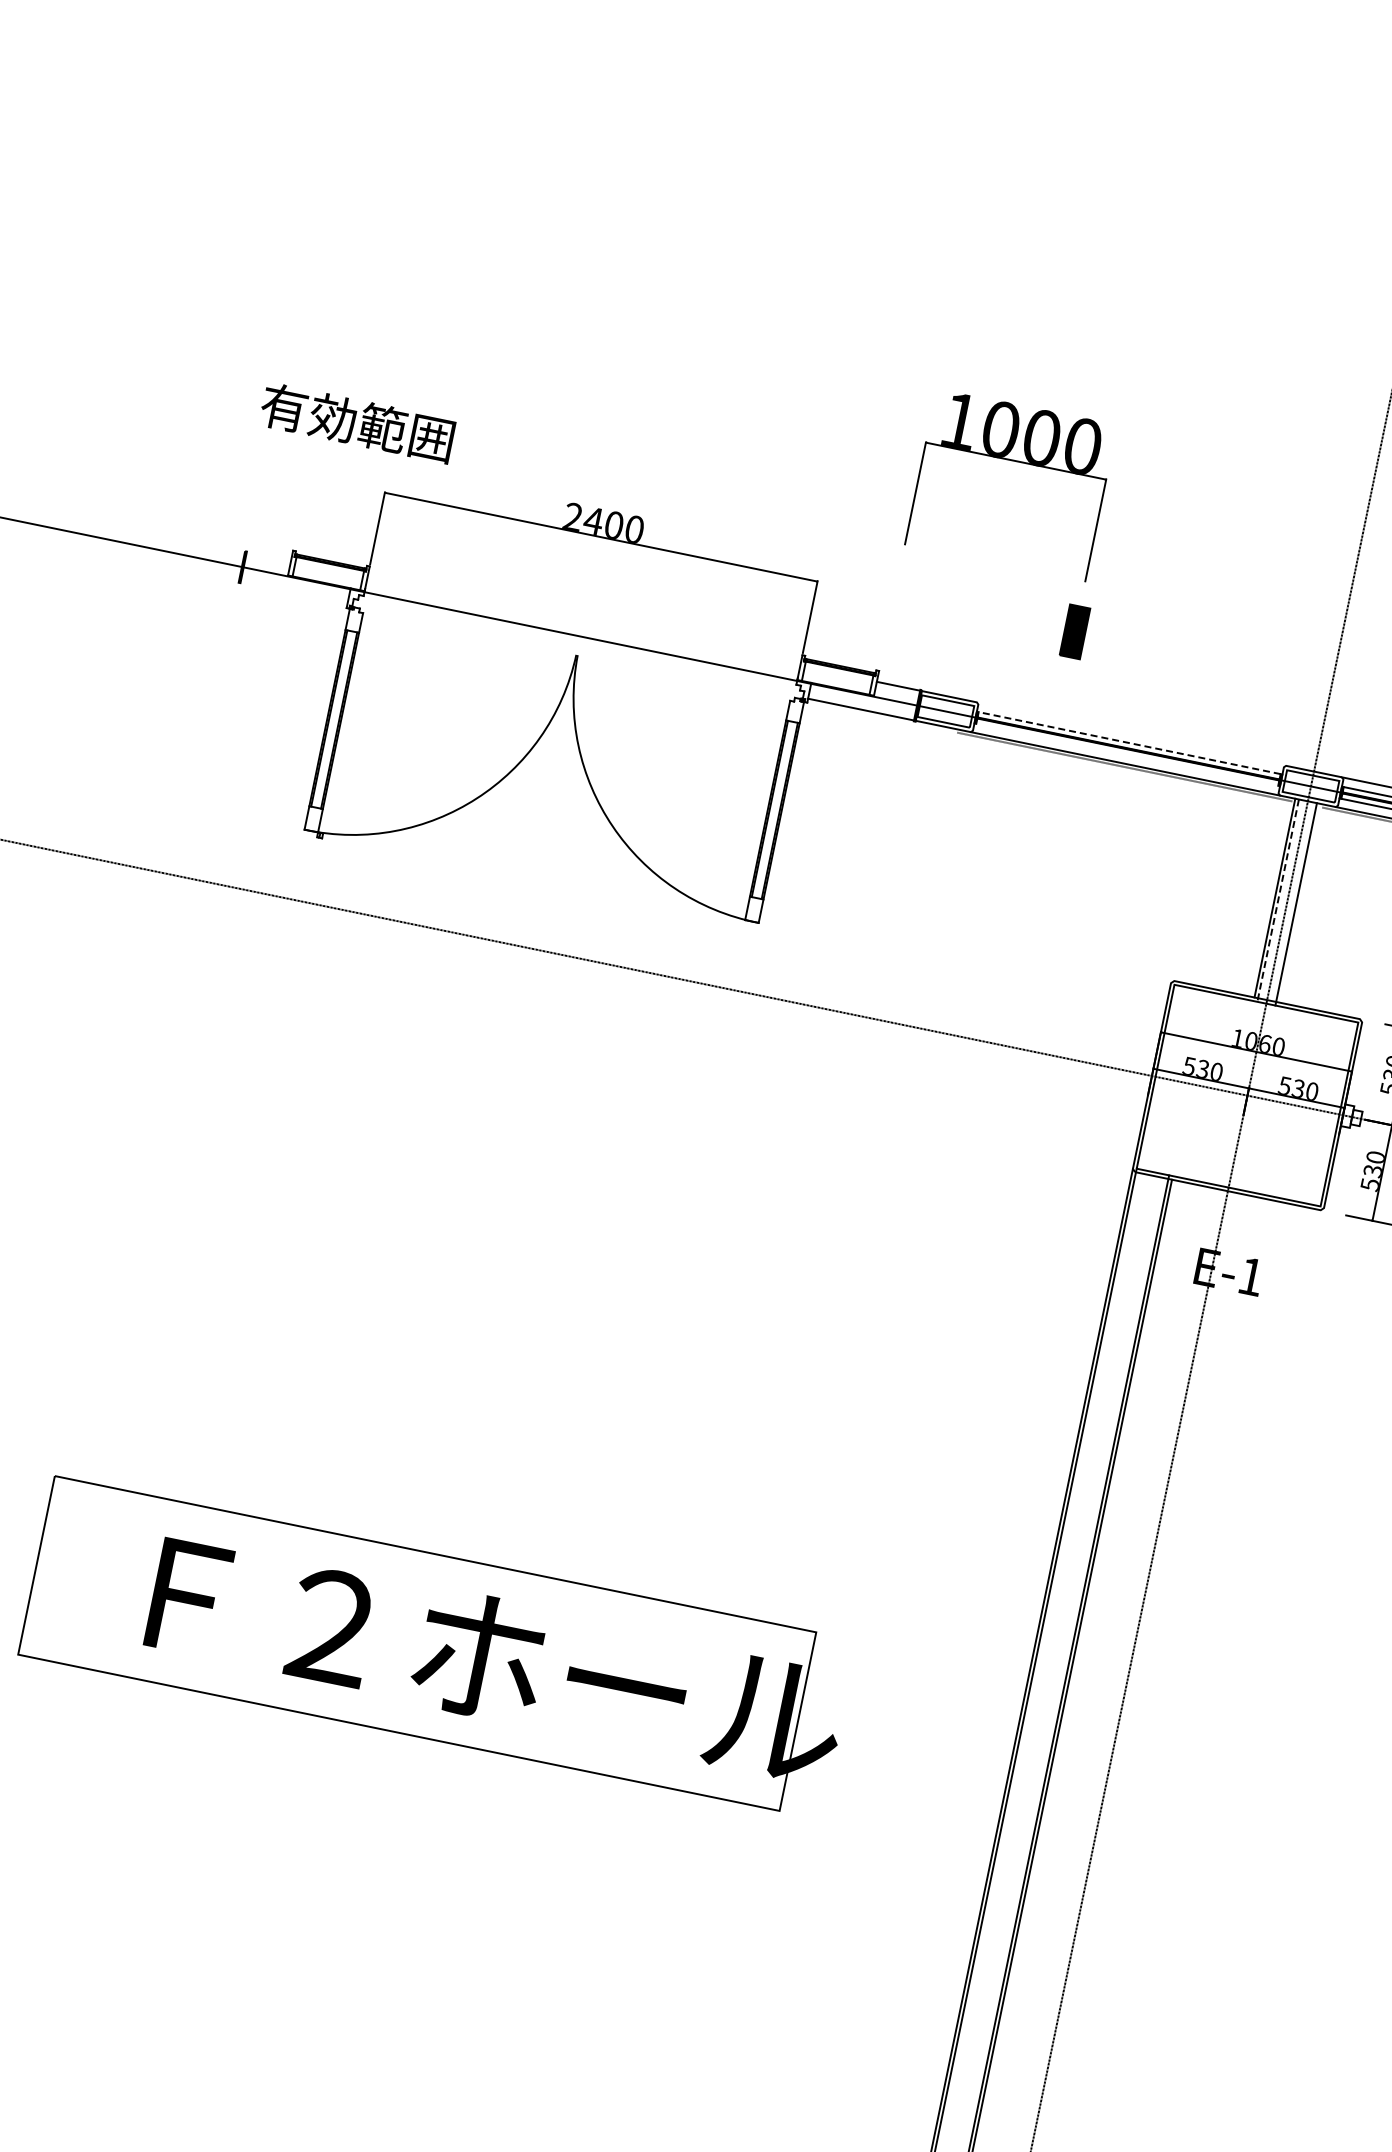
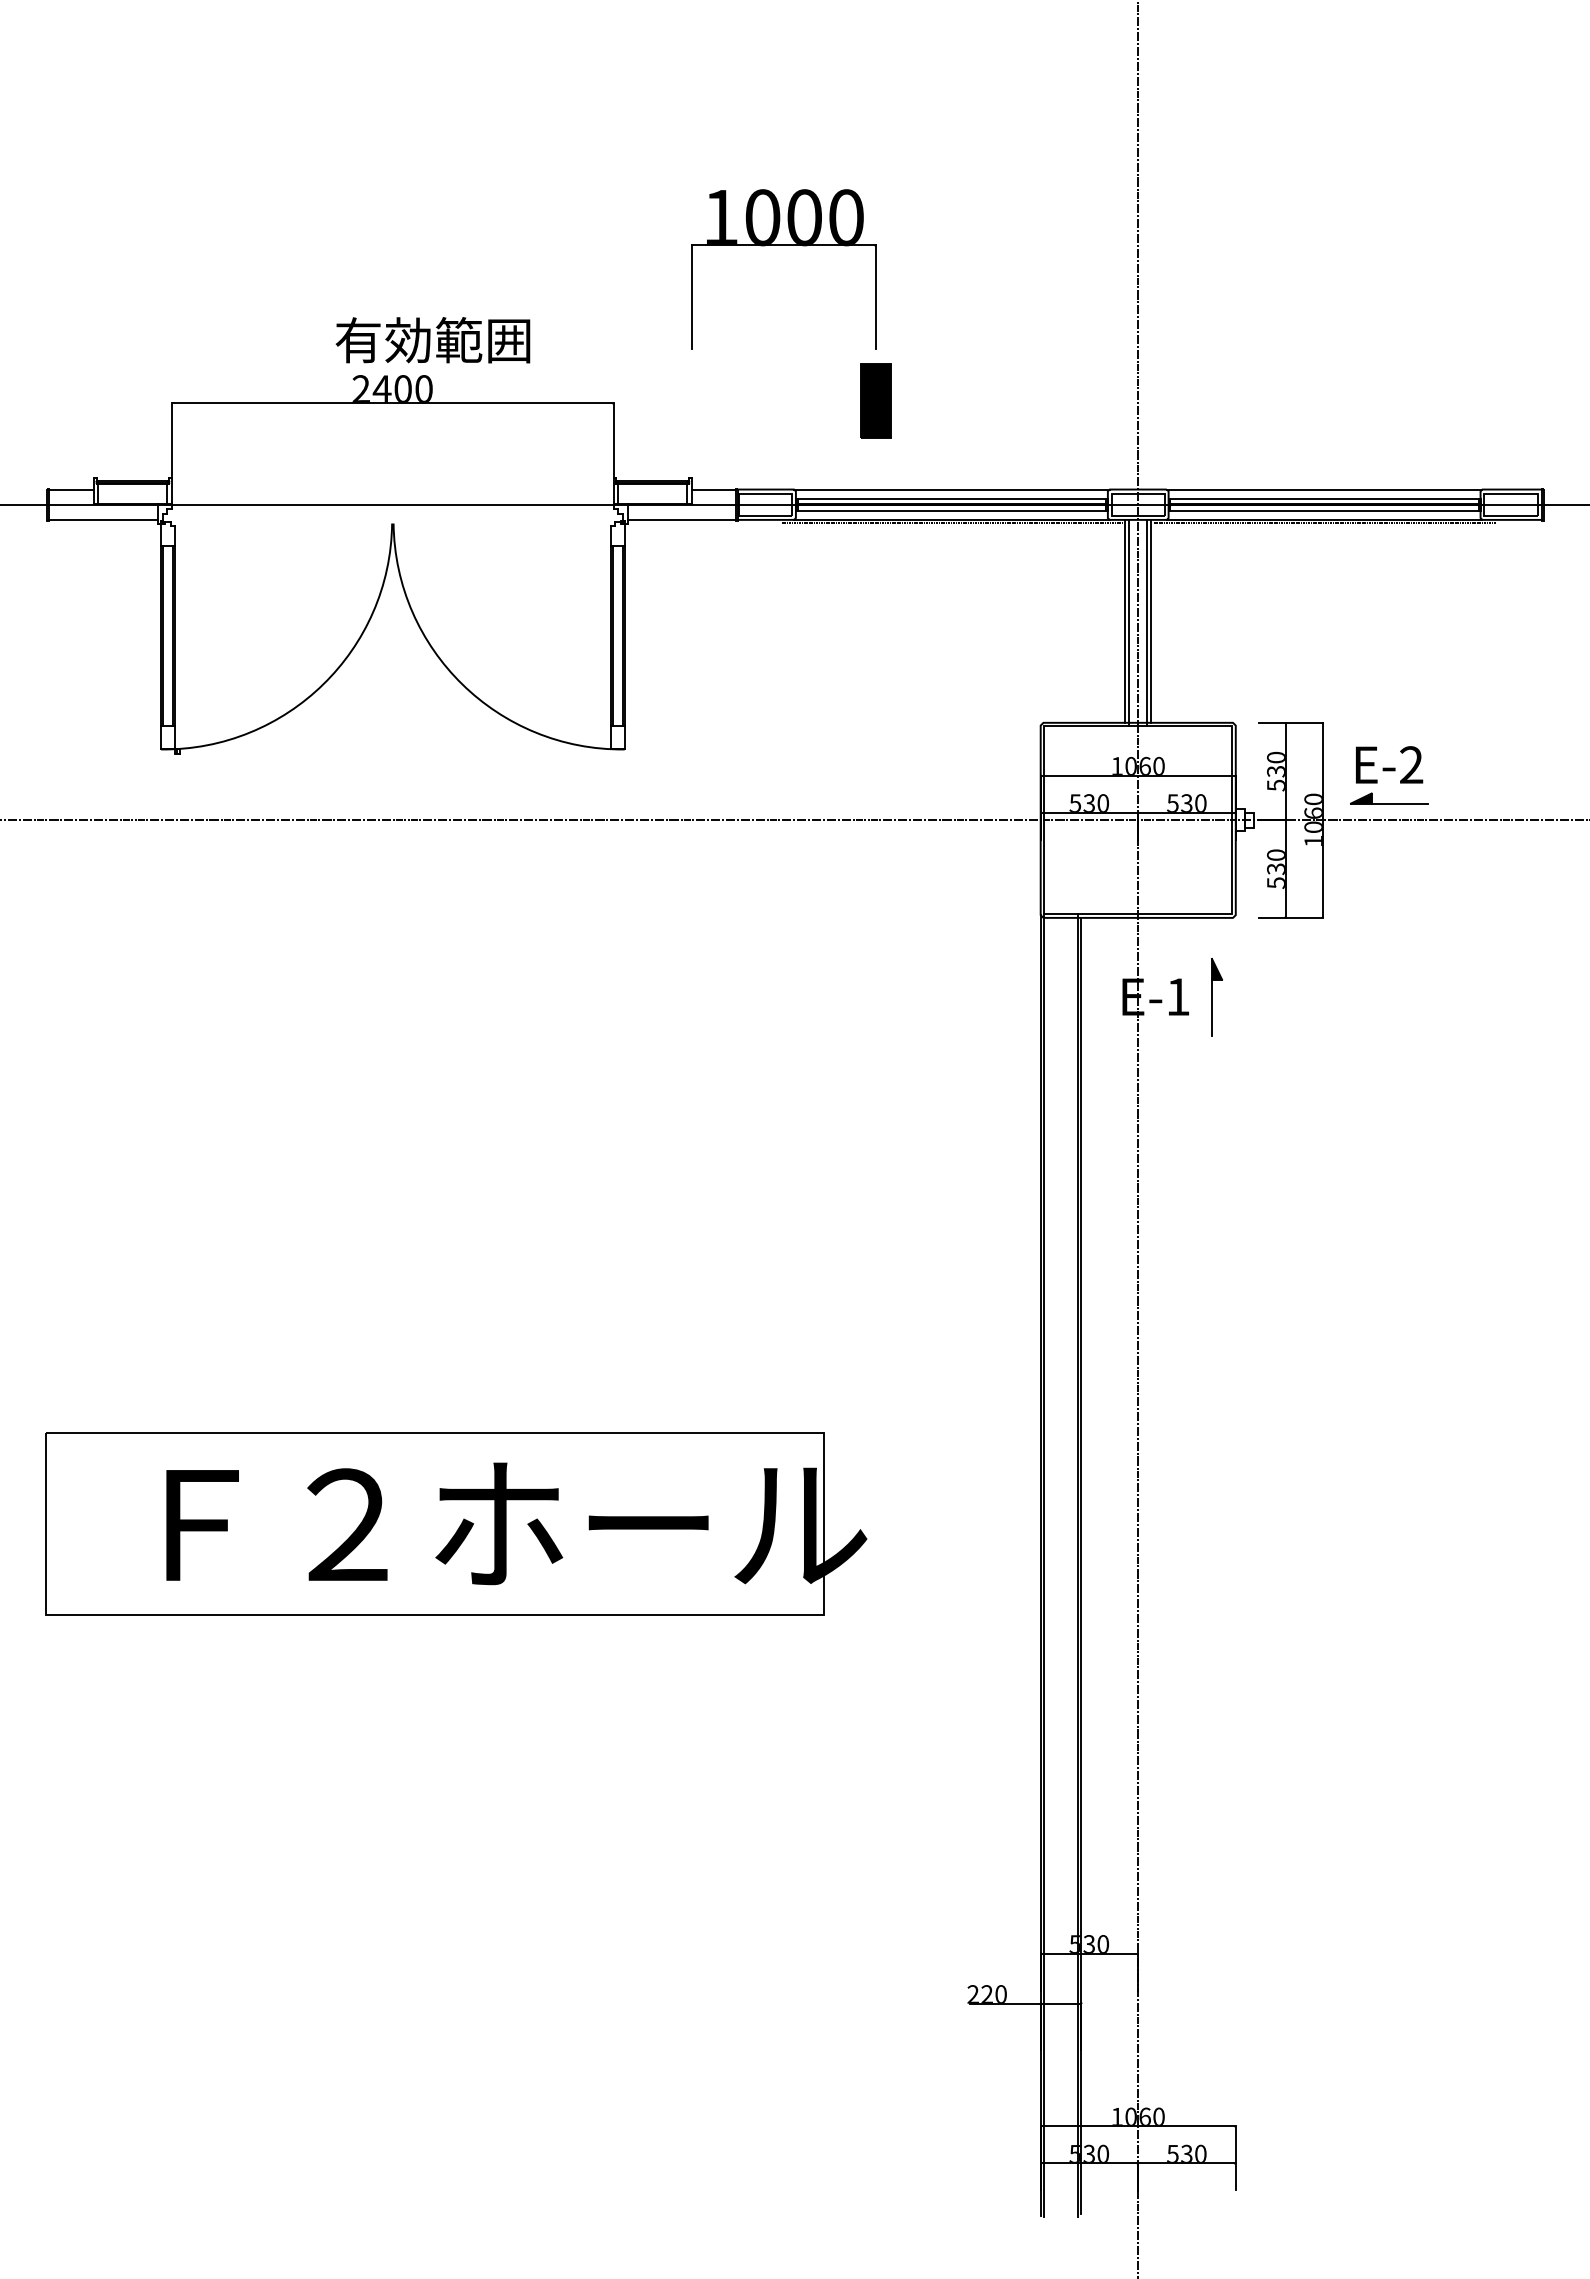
text: (356, 422) -> (432, 340), moved
line: (268, 556) -> (70, 489), added
line: (293, 592) -> (102, 519), added
part: (1074, 631) -> (875, 400), size x1.43
line: (1131, 733) -> (951, 489), added
line: (1129, 742) -> (951, 498), dashed -> solid
line: (1126, 754) -> (951, 510), added
line: (1278, 901) -> (1129, 623), dashed -> solid
line: (1300, 902) -> (1151, 620), added
part: (1288, 1284) -> (1216, 997), added

